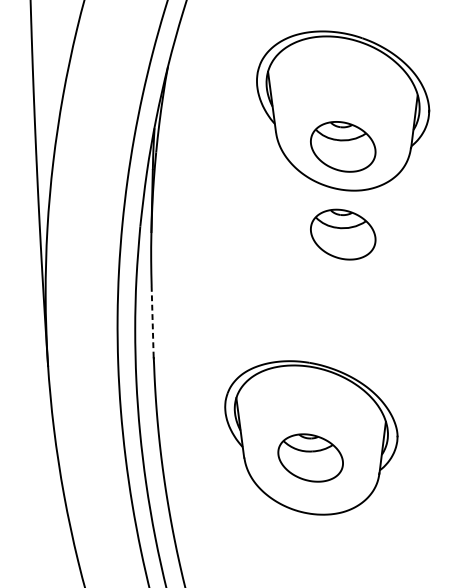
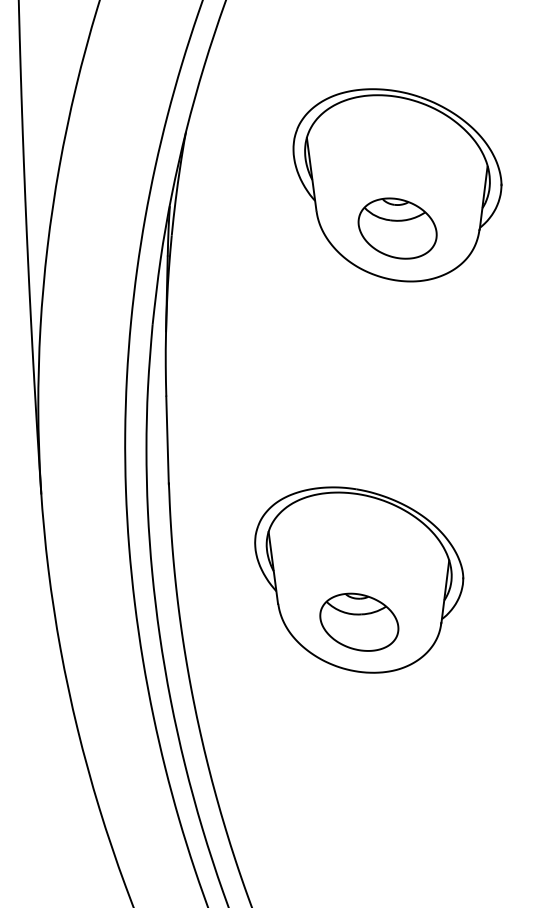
part: (343, 234) -> (397, 334), removed
line: (152, 322) -> (167, 440), dashed -> solid
part: (310, 457) -> (359, 621), moved

